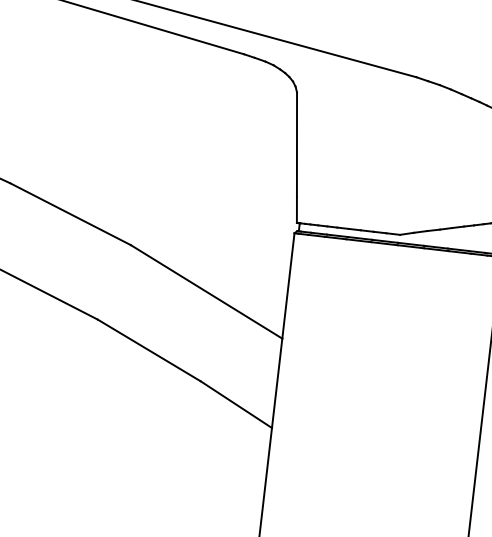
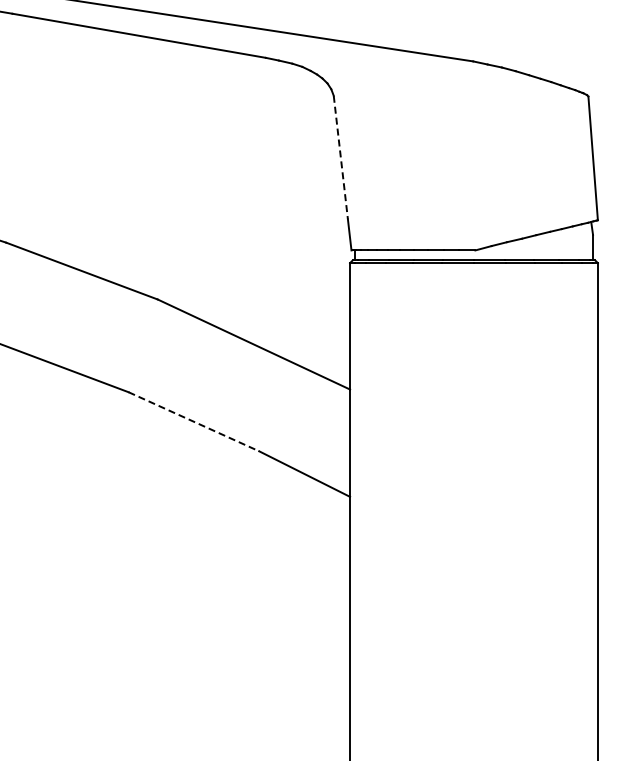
line: (296, 145) -> (340, 158), solid -> dashed
line: (148, 350) -> (193, 421), solid -> dashed

